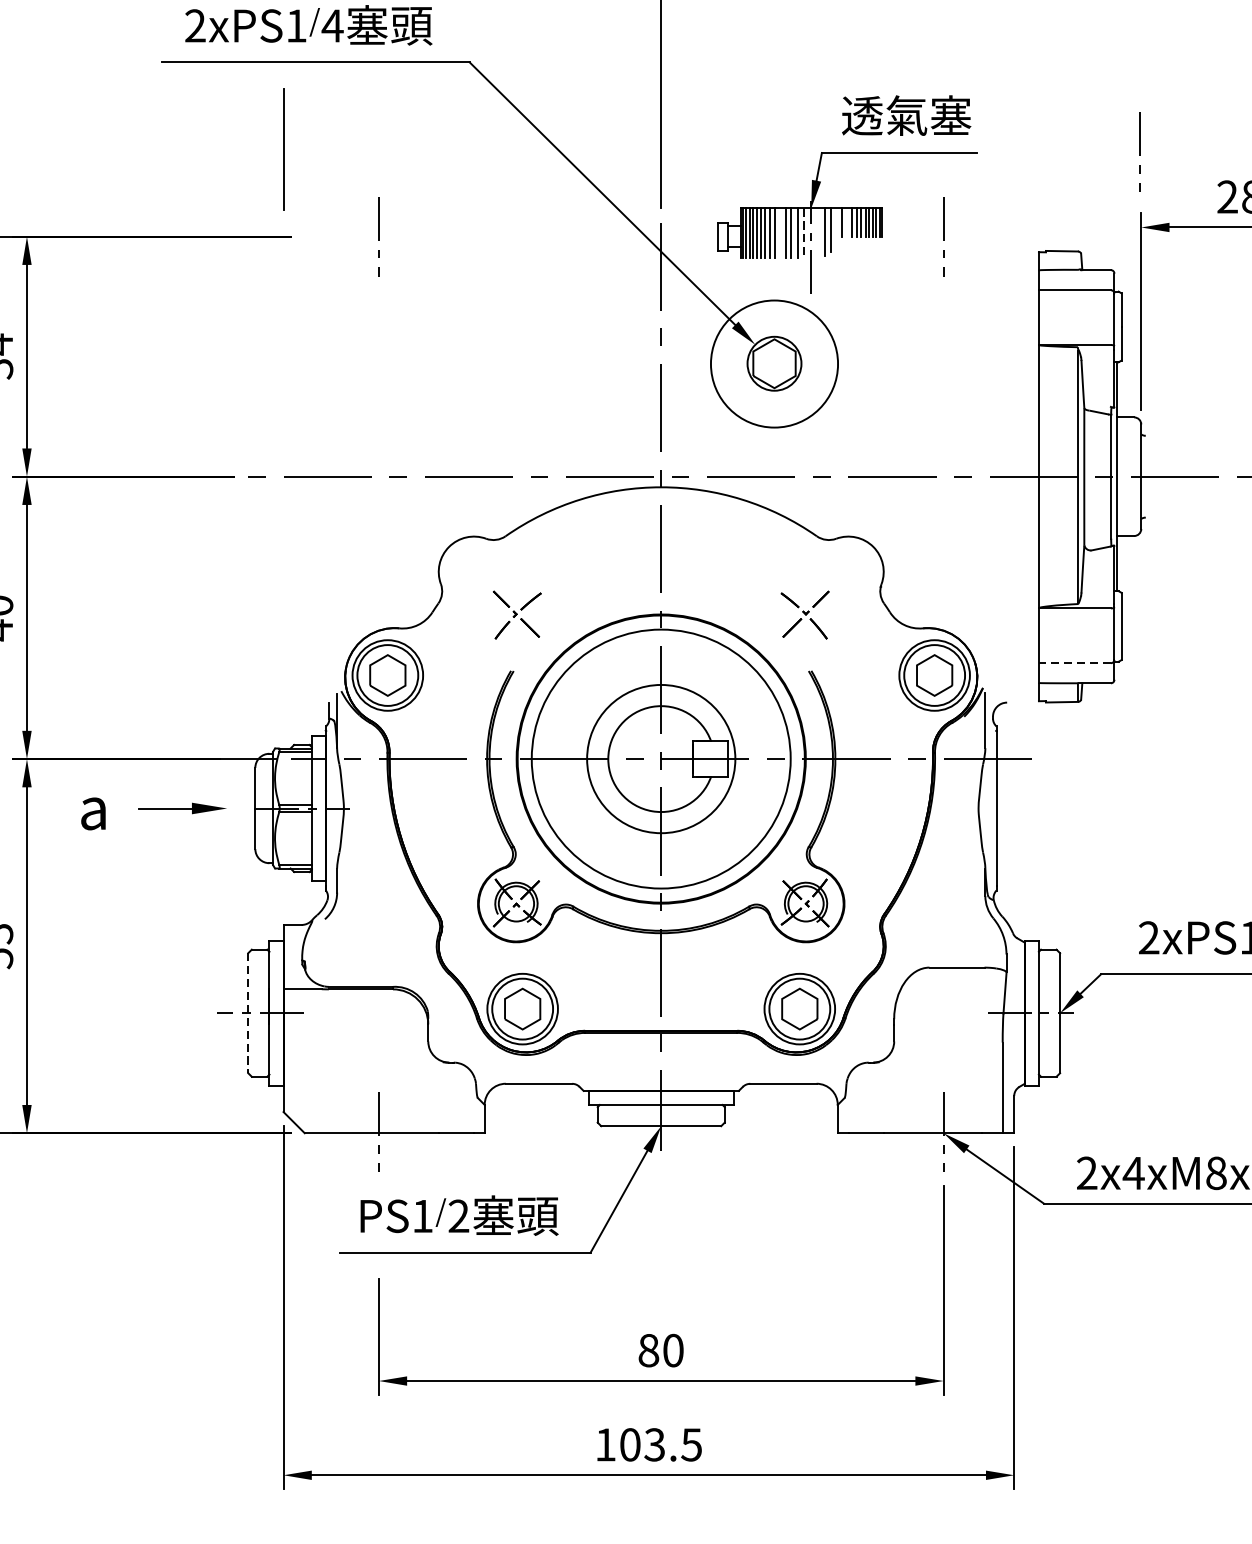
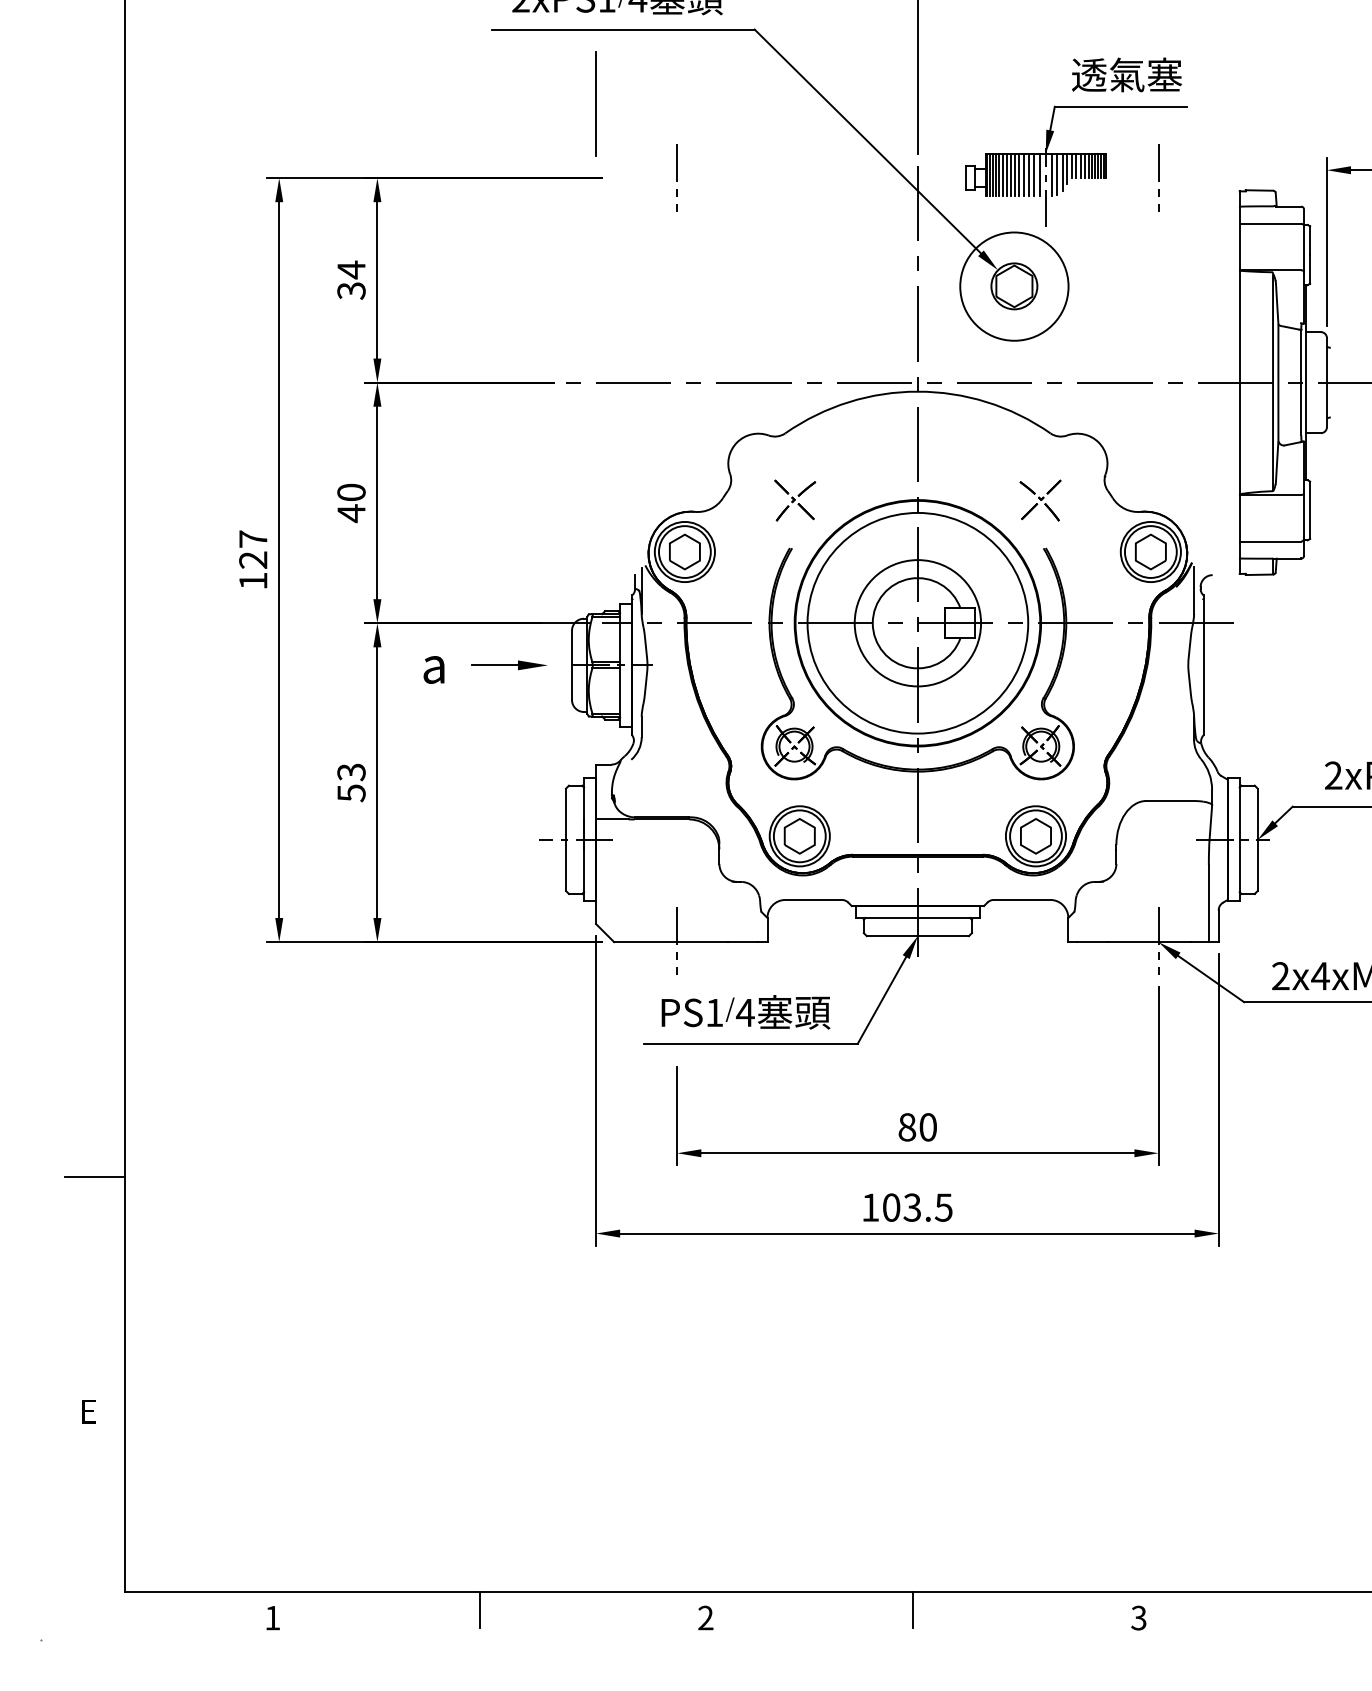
line: (1139, 151) -> (1325, 105), removed
line: (847, 223) -> (1076, 166), added
line: (836, 225) -> (1067, 168), added
line: (780, 233) -> (1019, 175), added
line: (803, 233) -> (1039, 175), dashed -> solid
line: (818, 233) -> (1051, 175), added
line: (1075, 663) -> (1270, 541), dashed -> solid
line: (247, 1014) -> (565, 840), dashed -> solid
text: (458, 1215) -> (745, 1012), 2 -> 4

